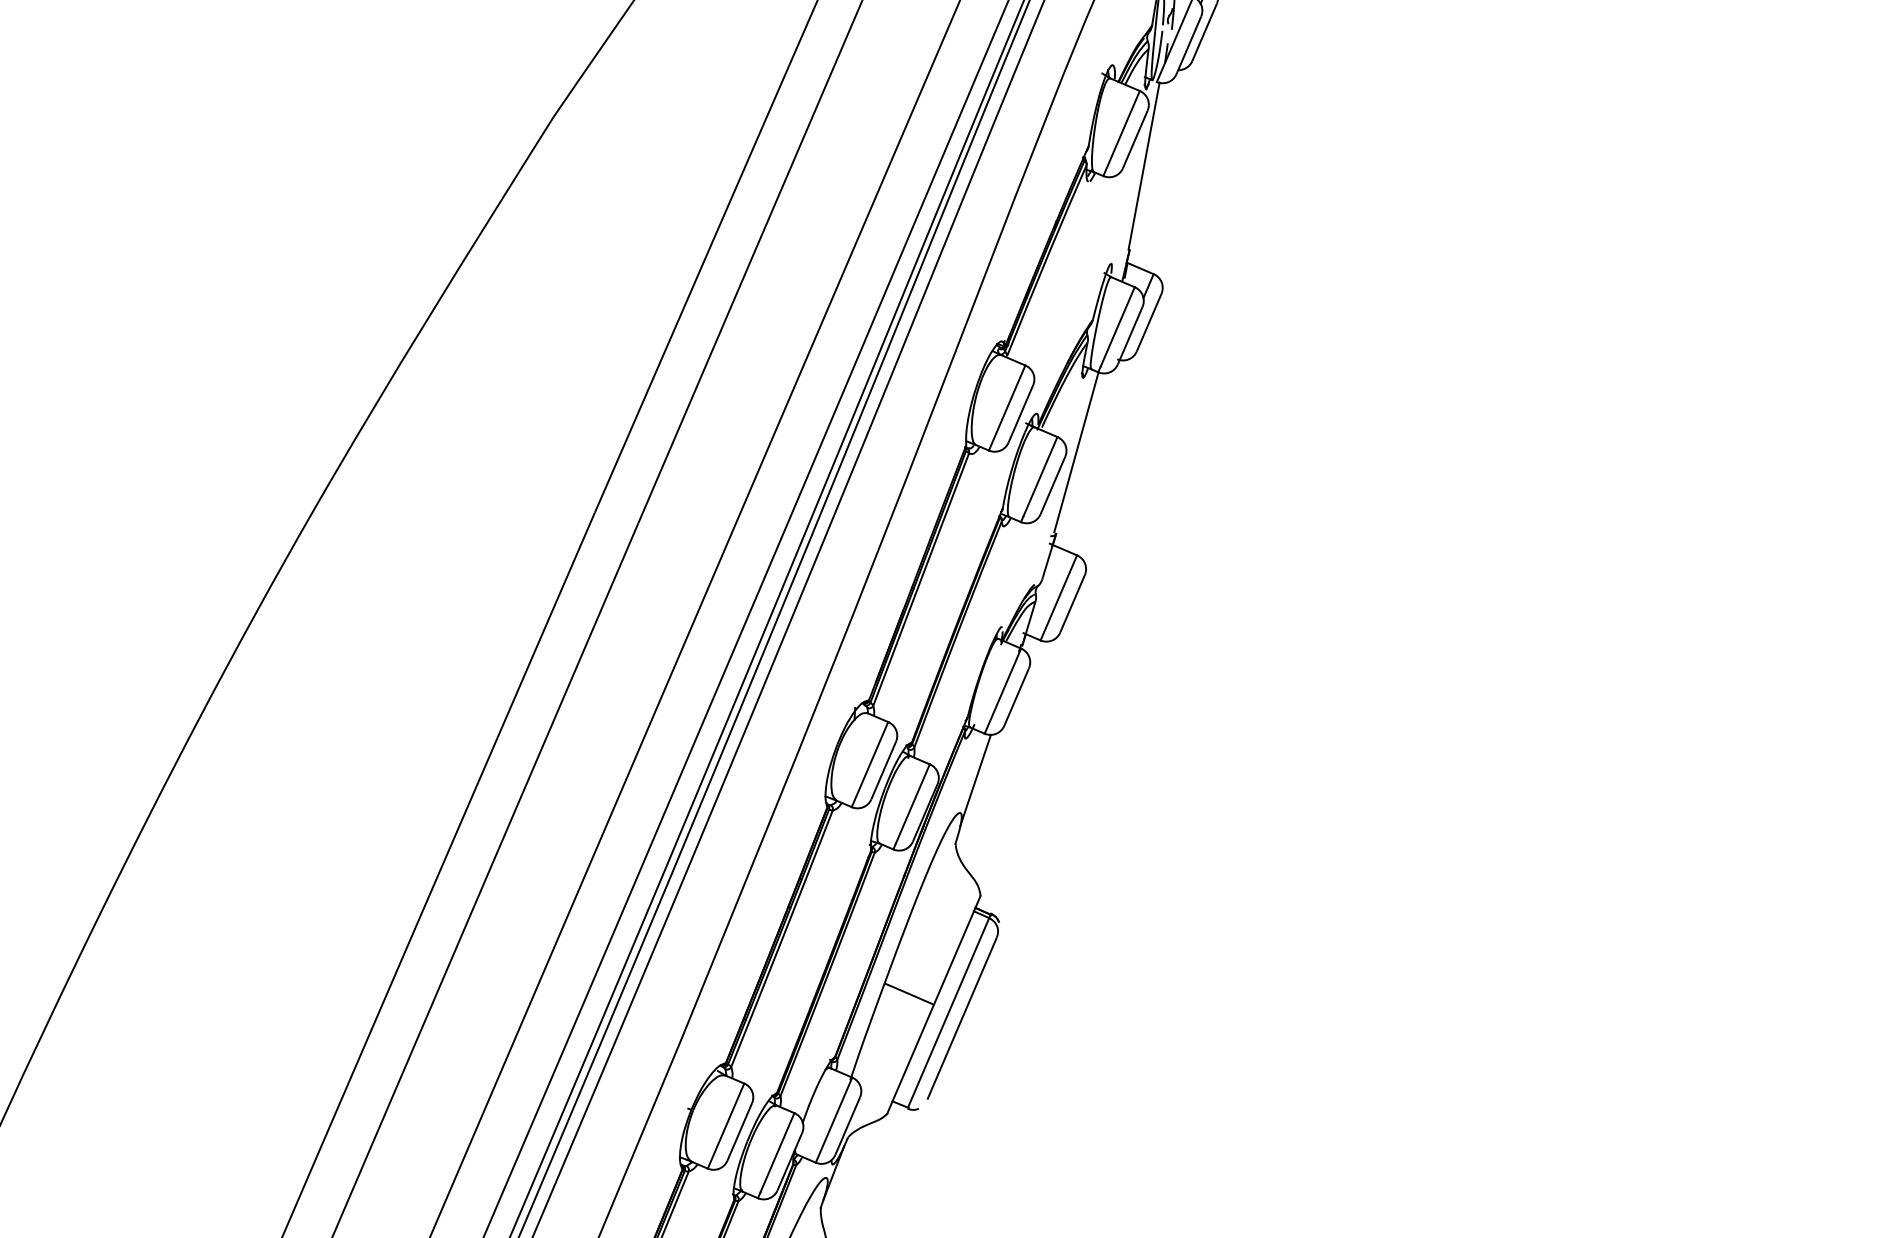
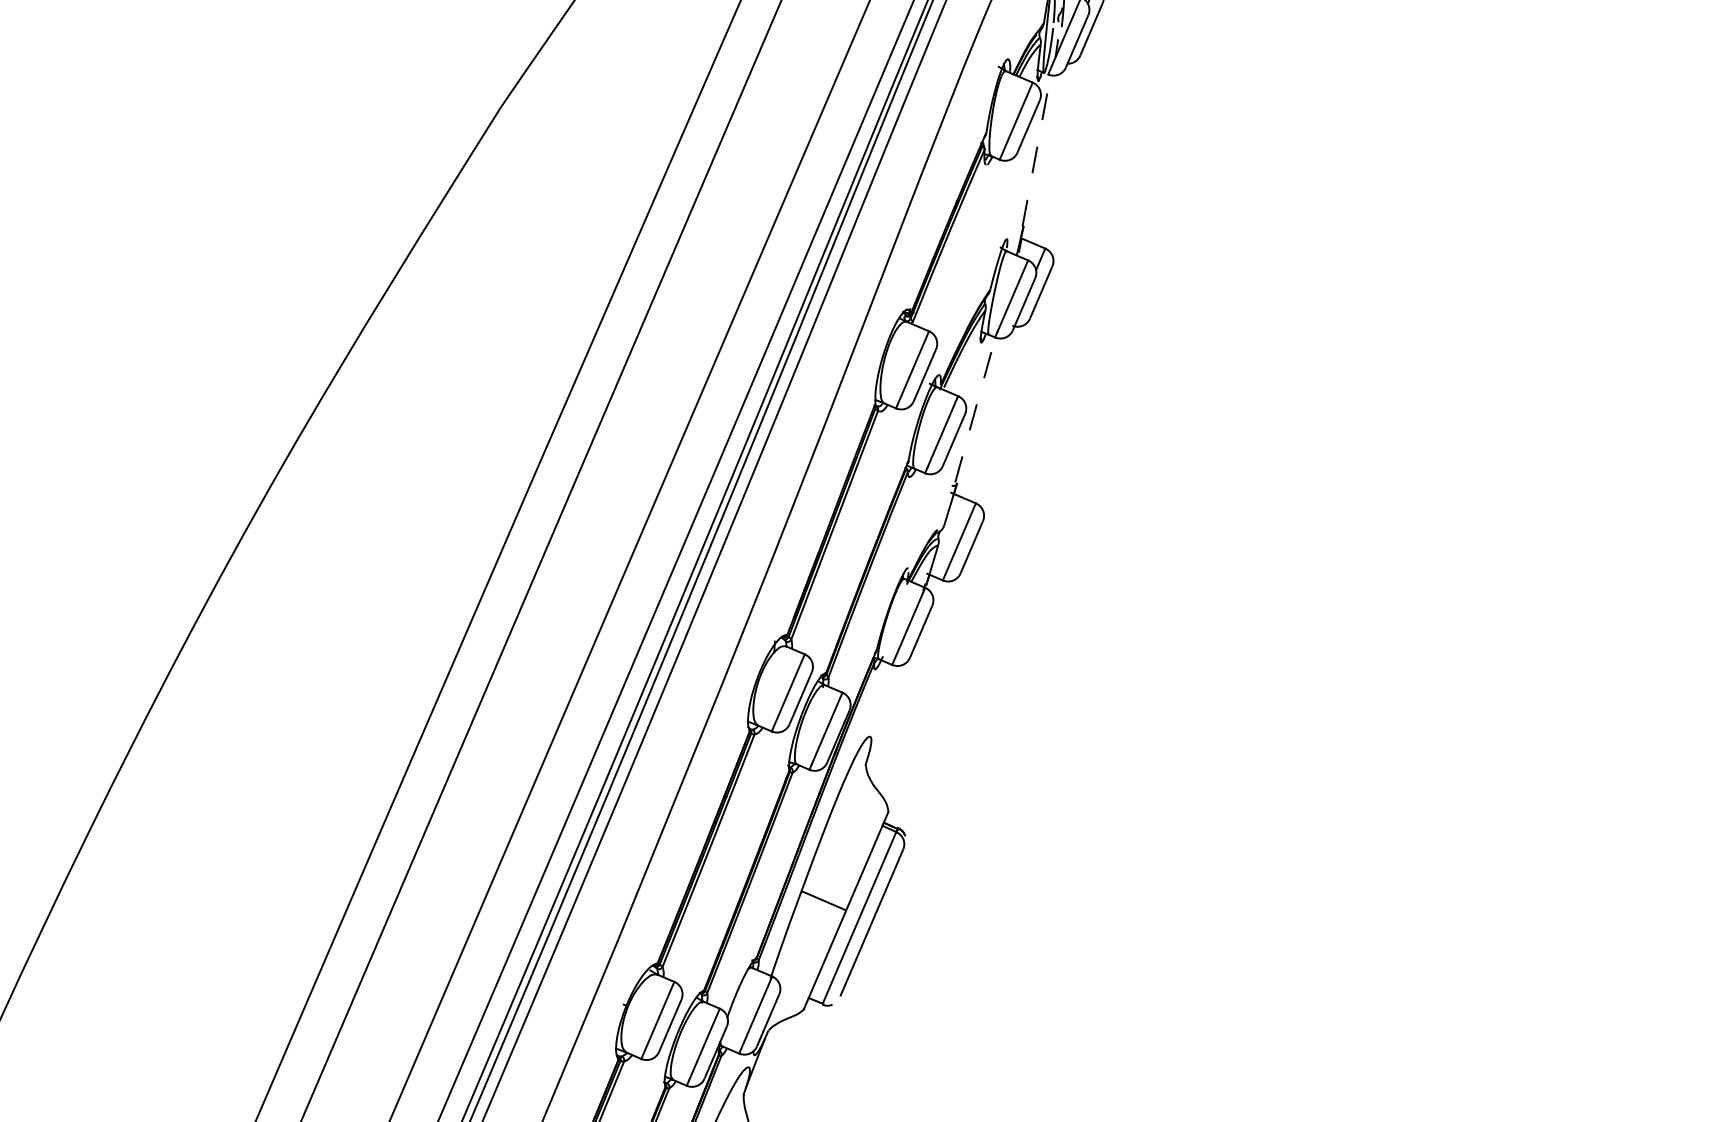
line: (1144, 166) -> (1036, 151), solid -> dashed
line: (1076, 452) -> (975, 410), solid -> dashed
line: (975, 780) -> (883, 707), removed

